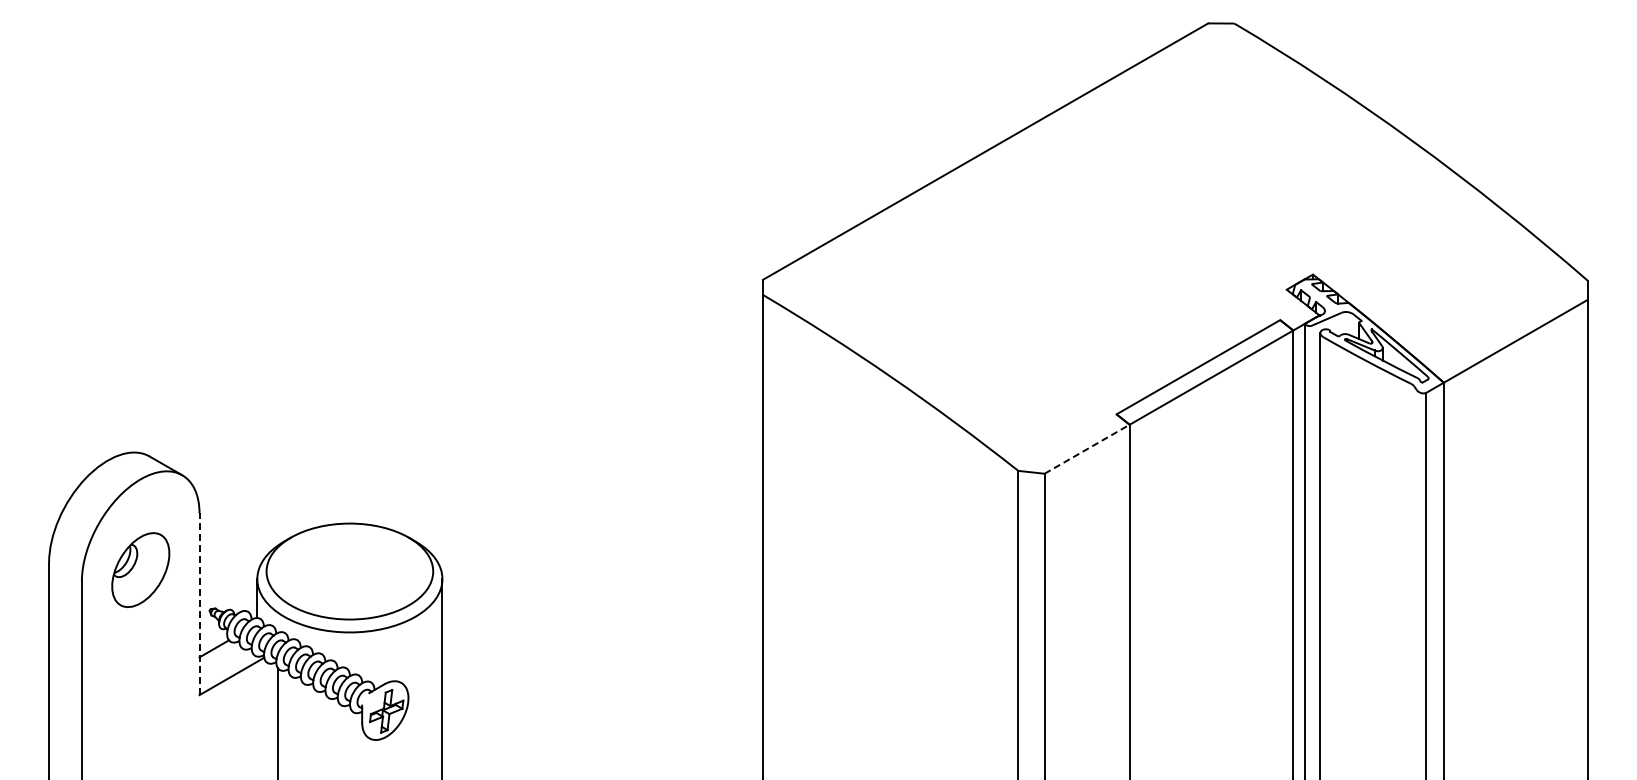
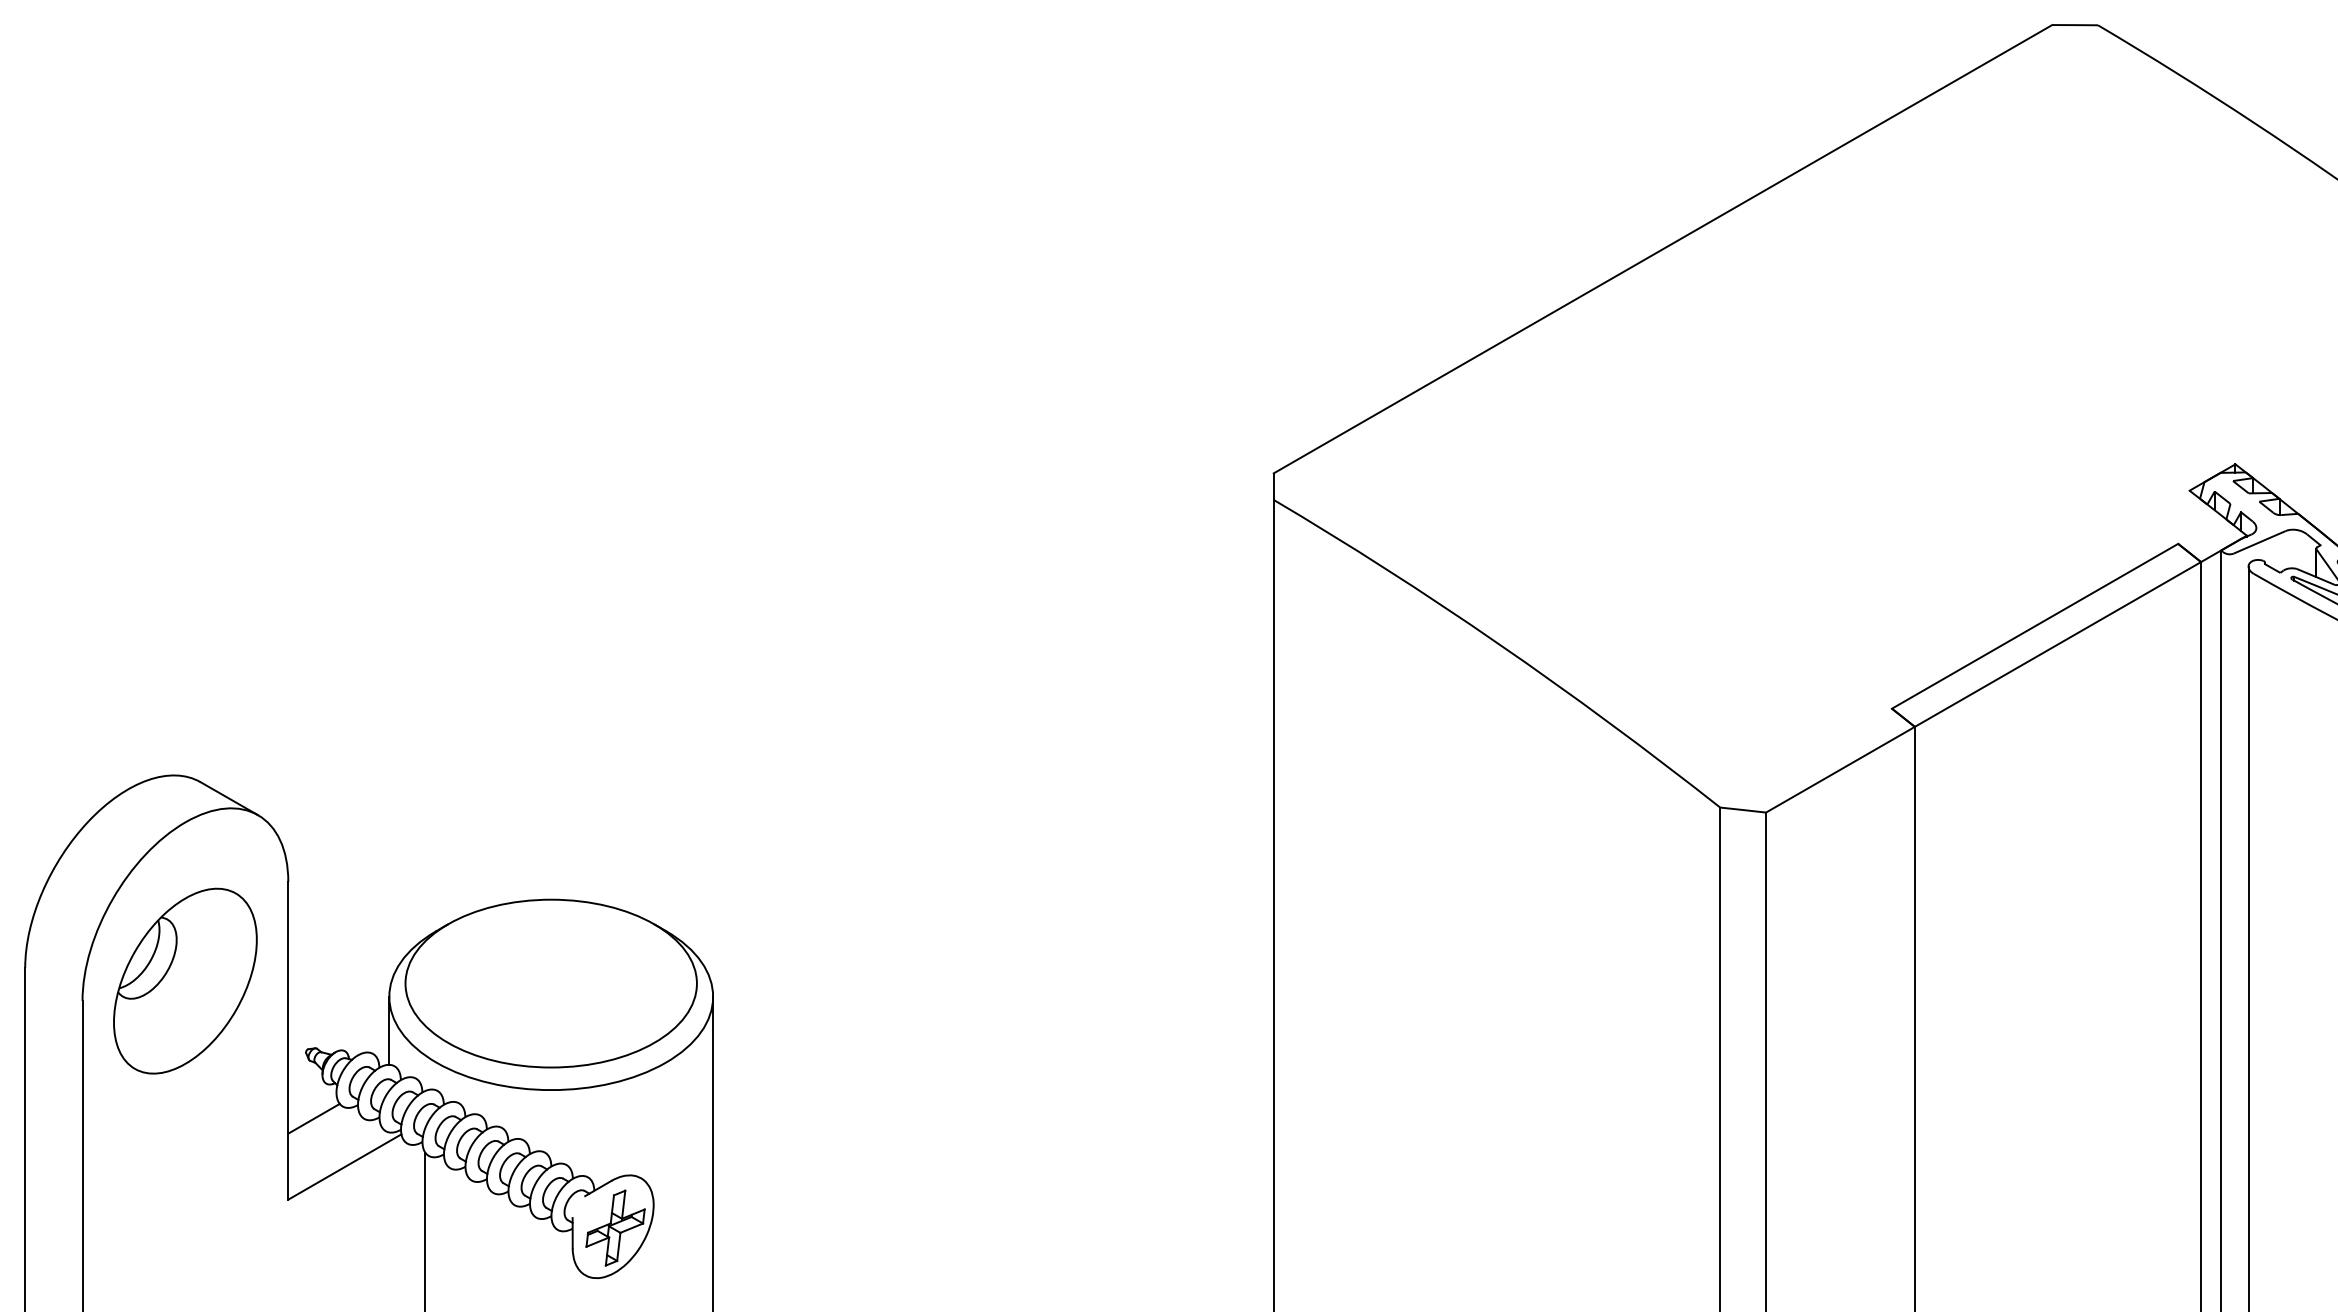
line: (1087, 449) -> (1841, 770), dashed -> solid
part: (140, 569) -> (185, 980), size x1.43
line: (199, 604) -> (288, 1041), dashed -> solid

